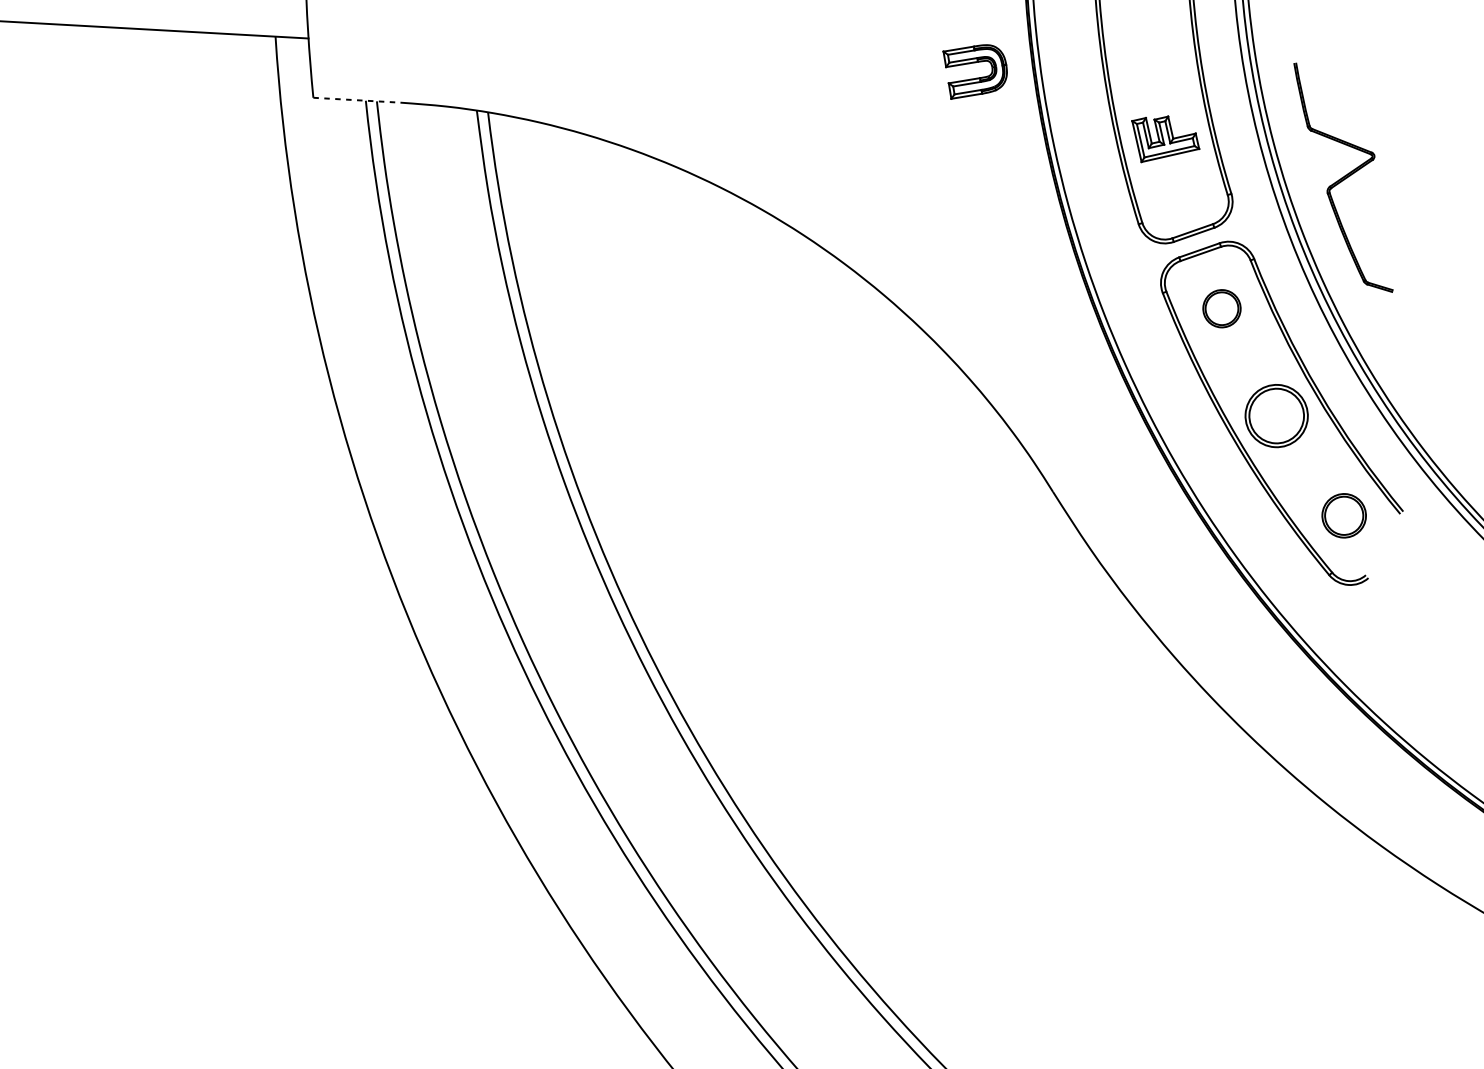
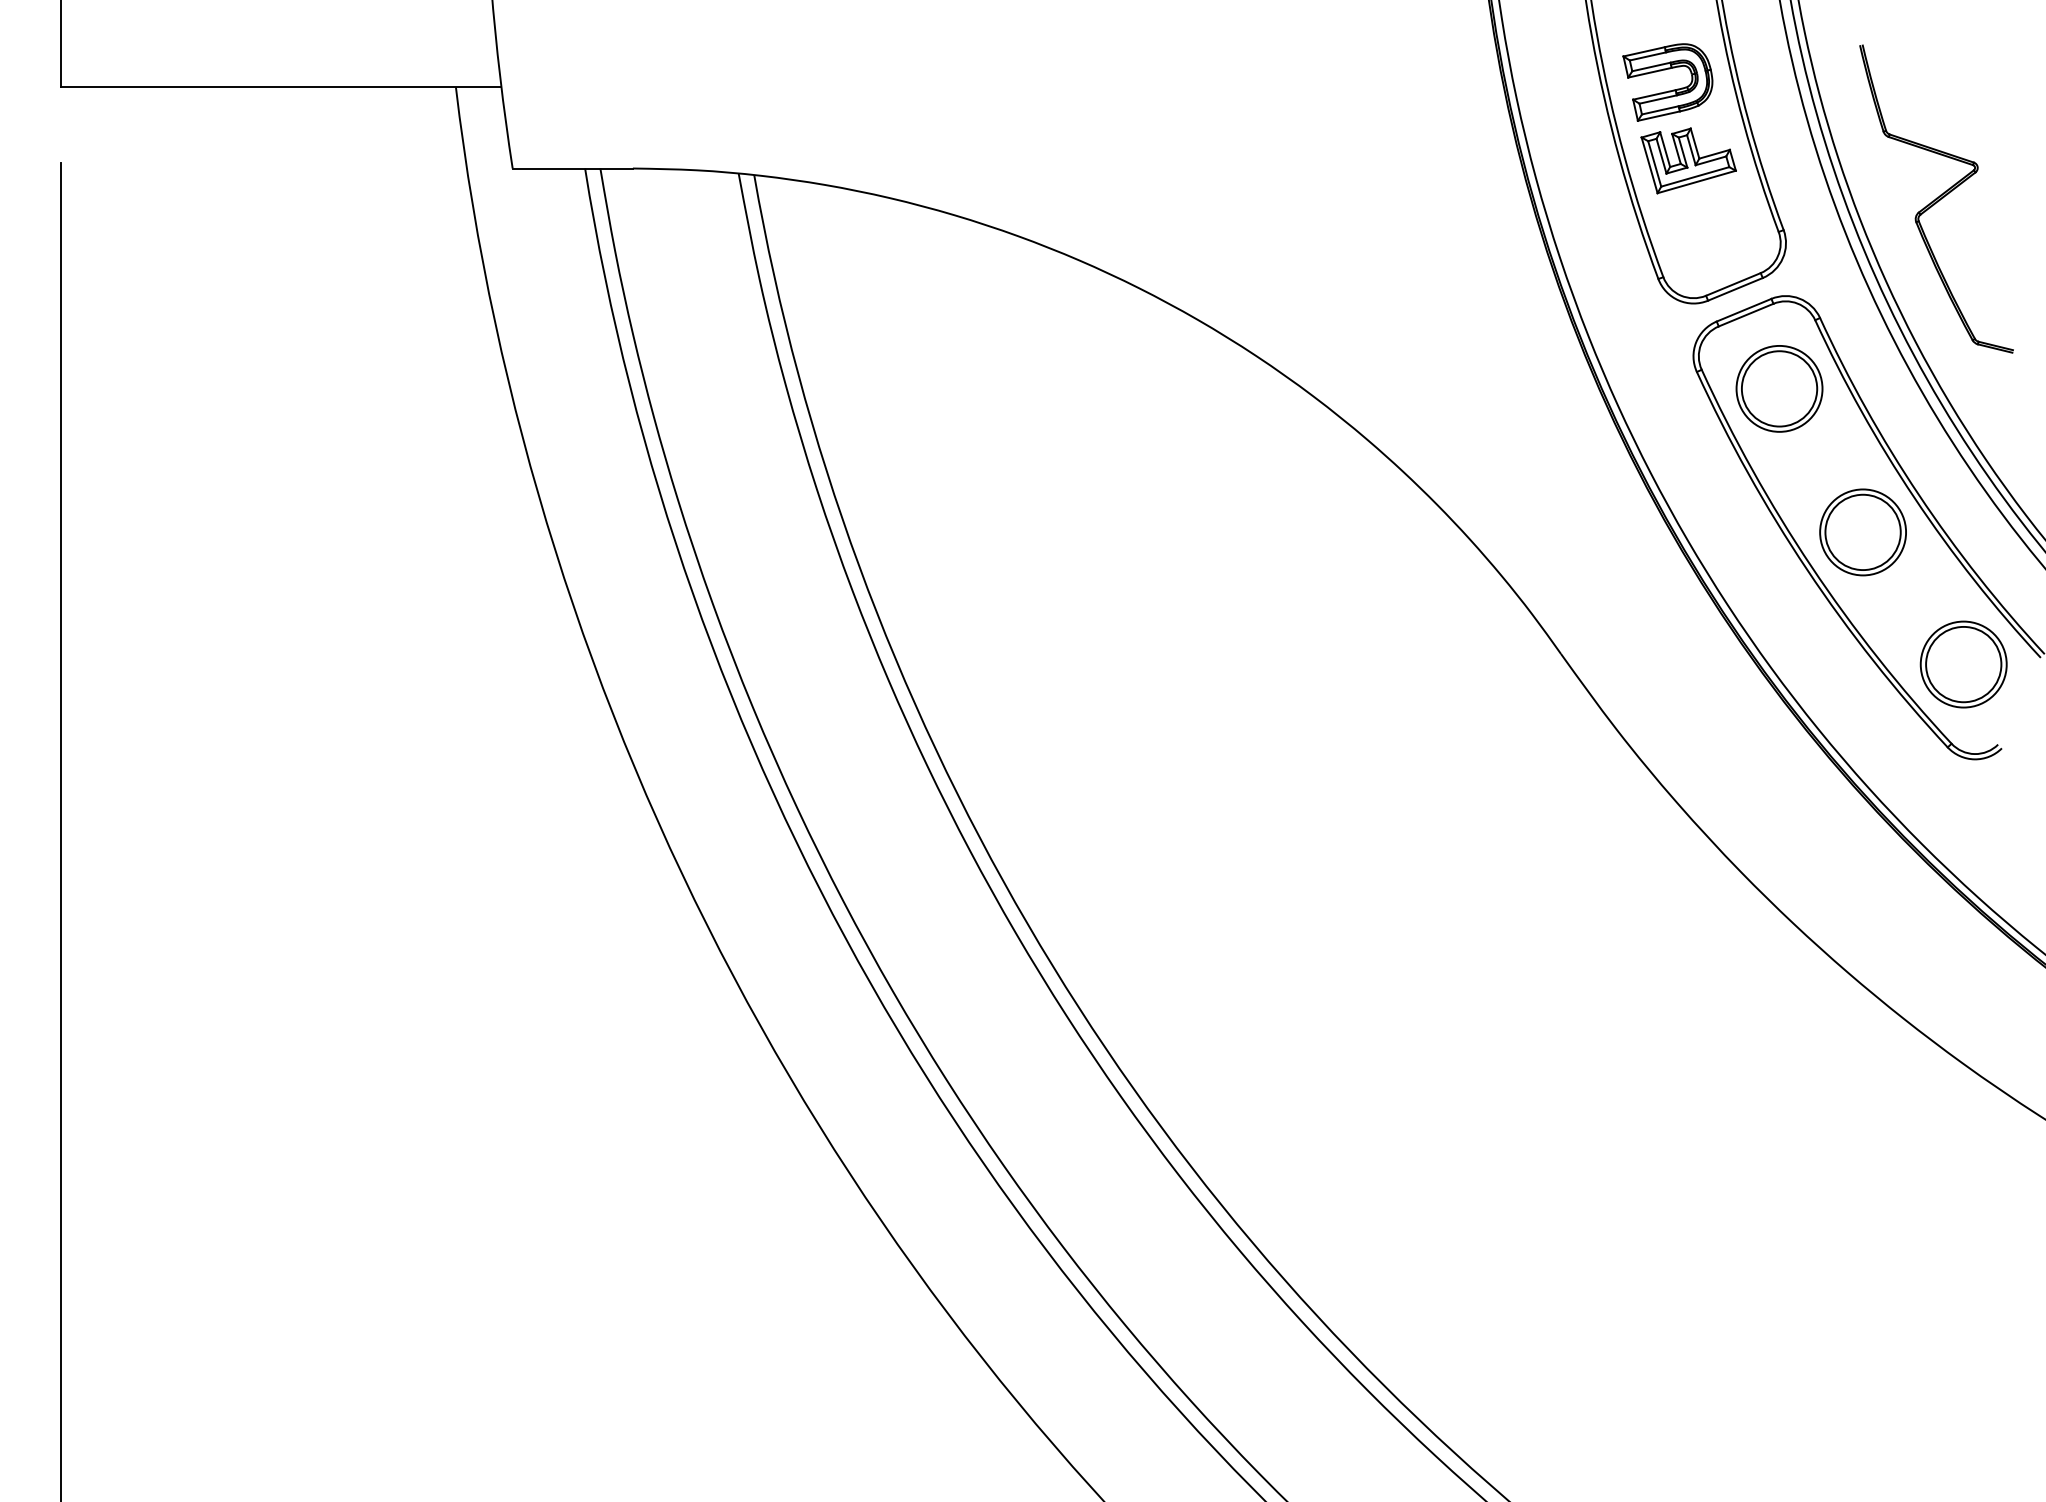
part: (974, 78) -> (1668, 90), moved
line: (357, 100) -> (573, 168), dashed -> solid
part: (1221, 308) -> (1779, 388), size x1.67
part: (1344, 515) -> (1963, 664), size x1.43

